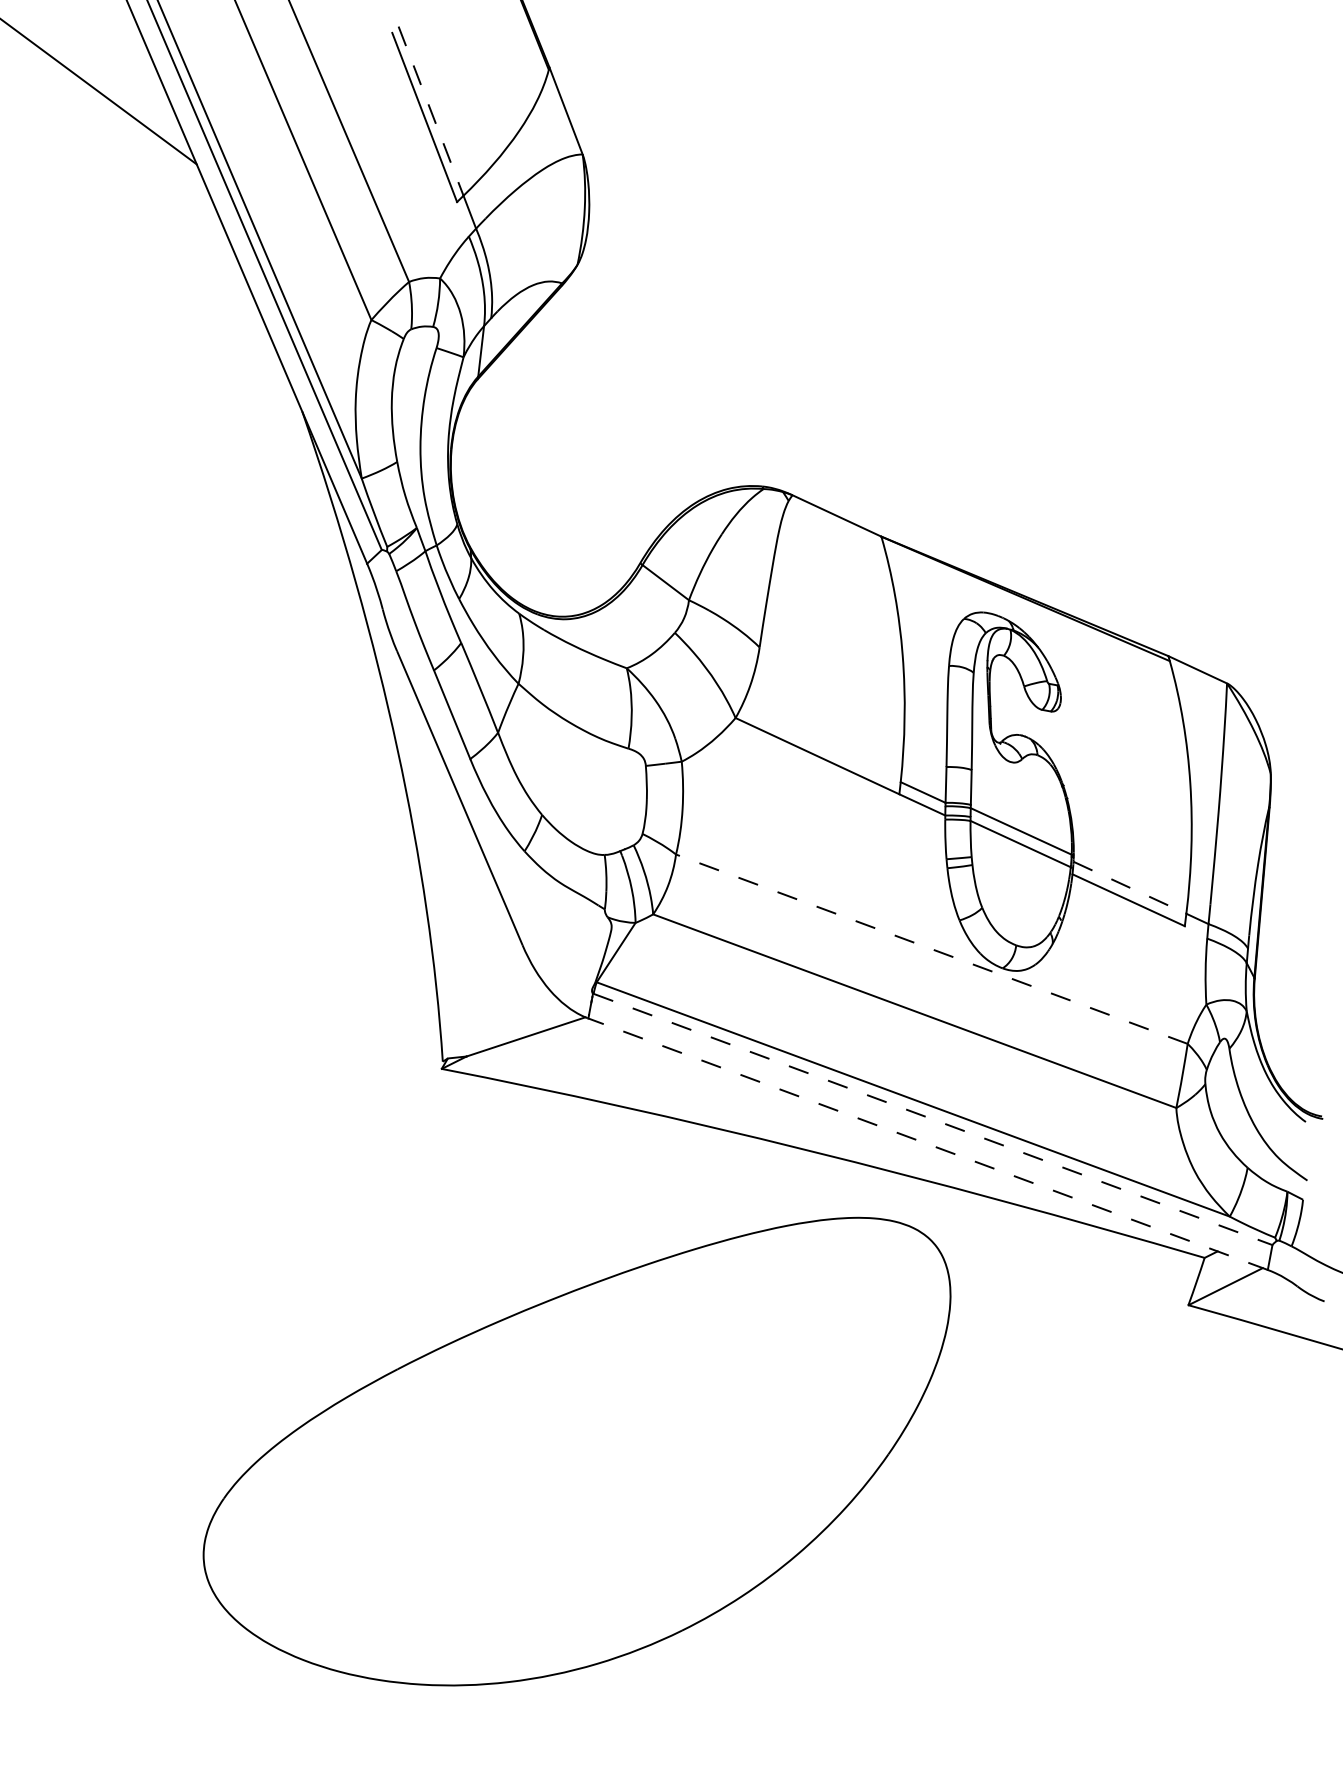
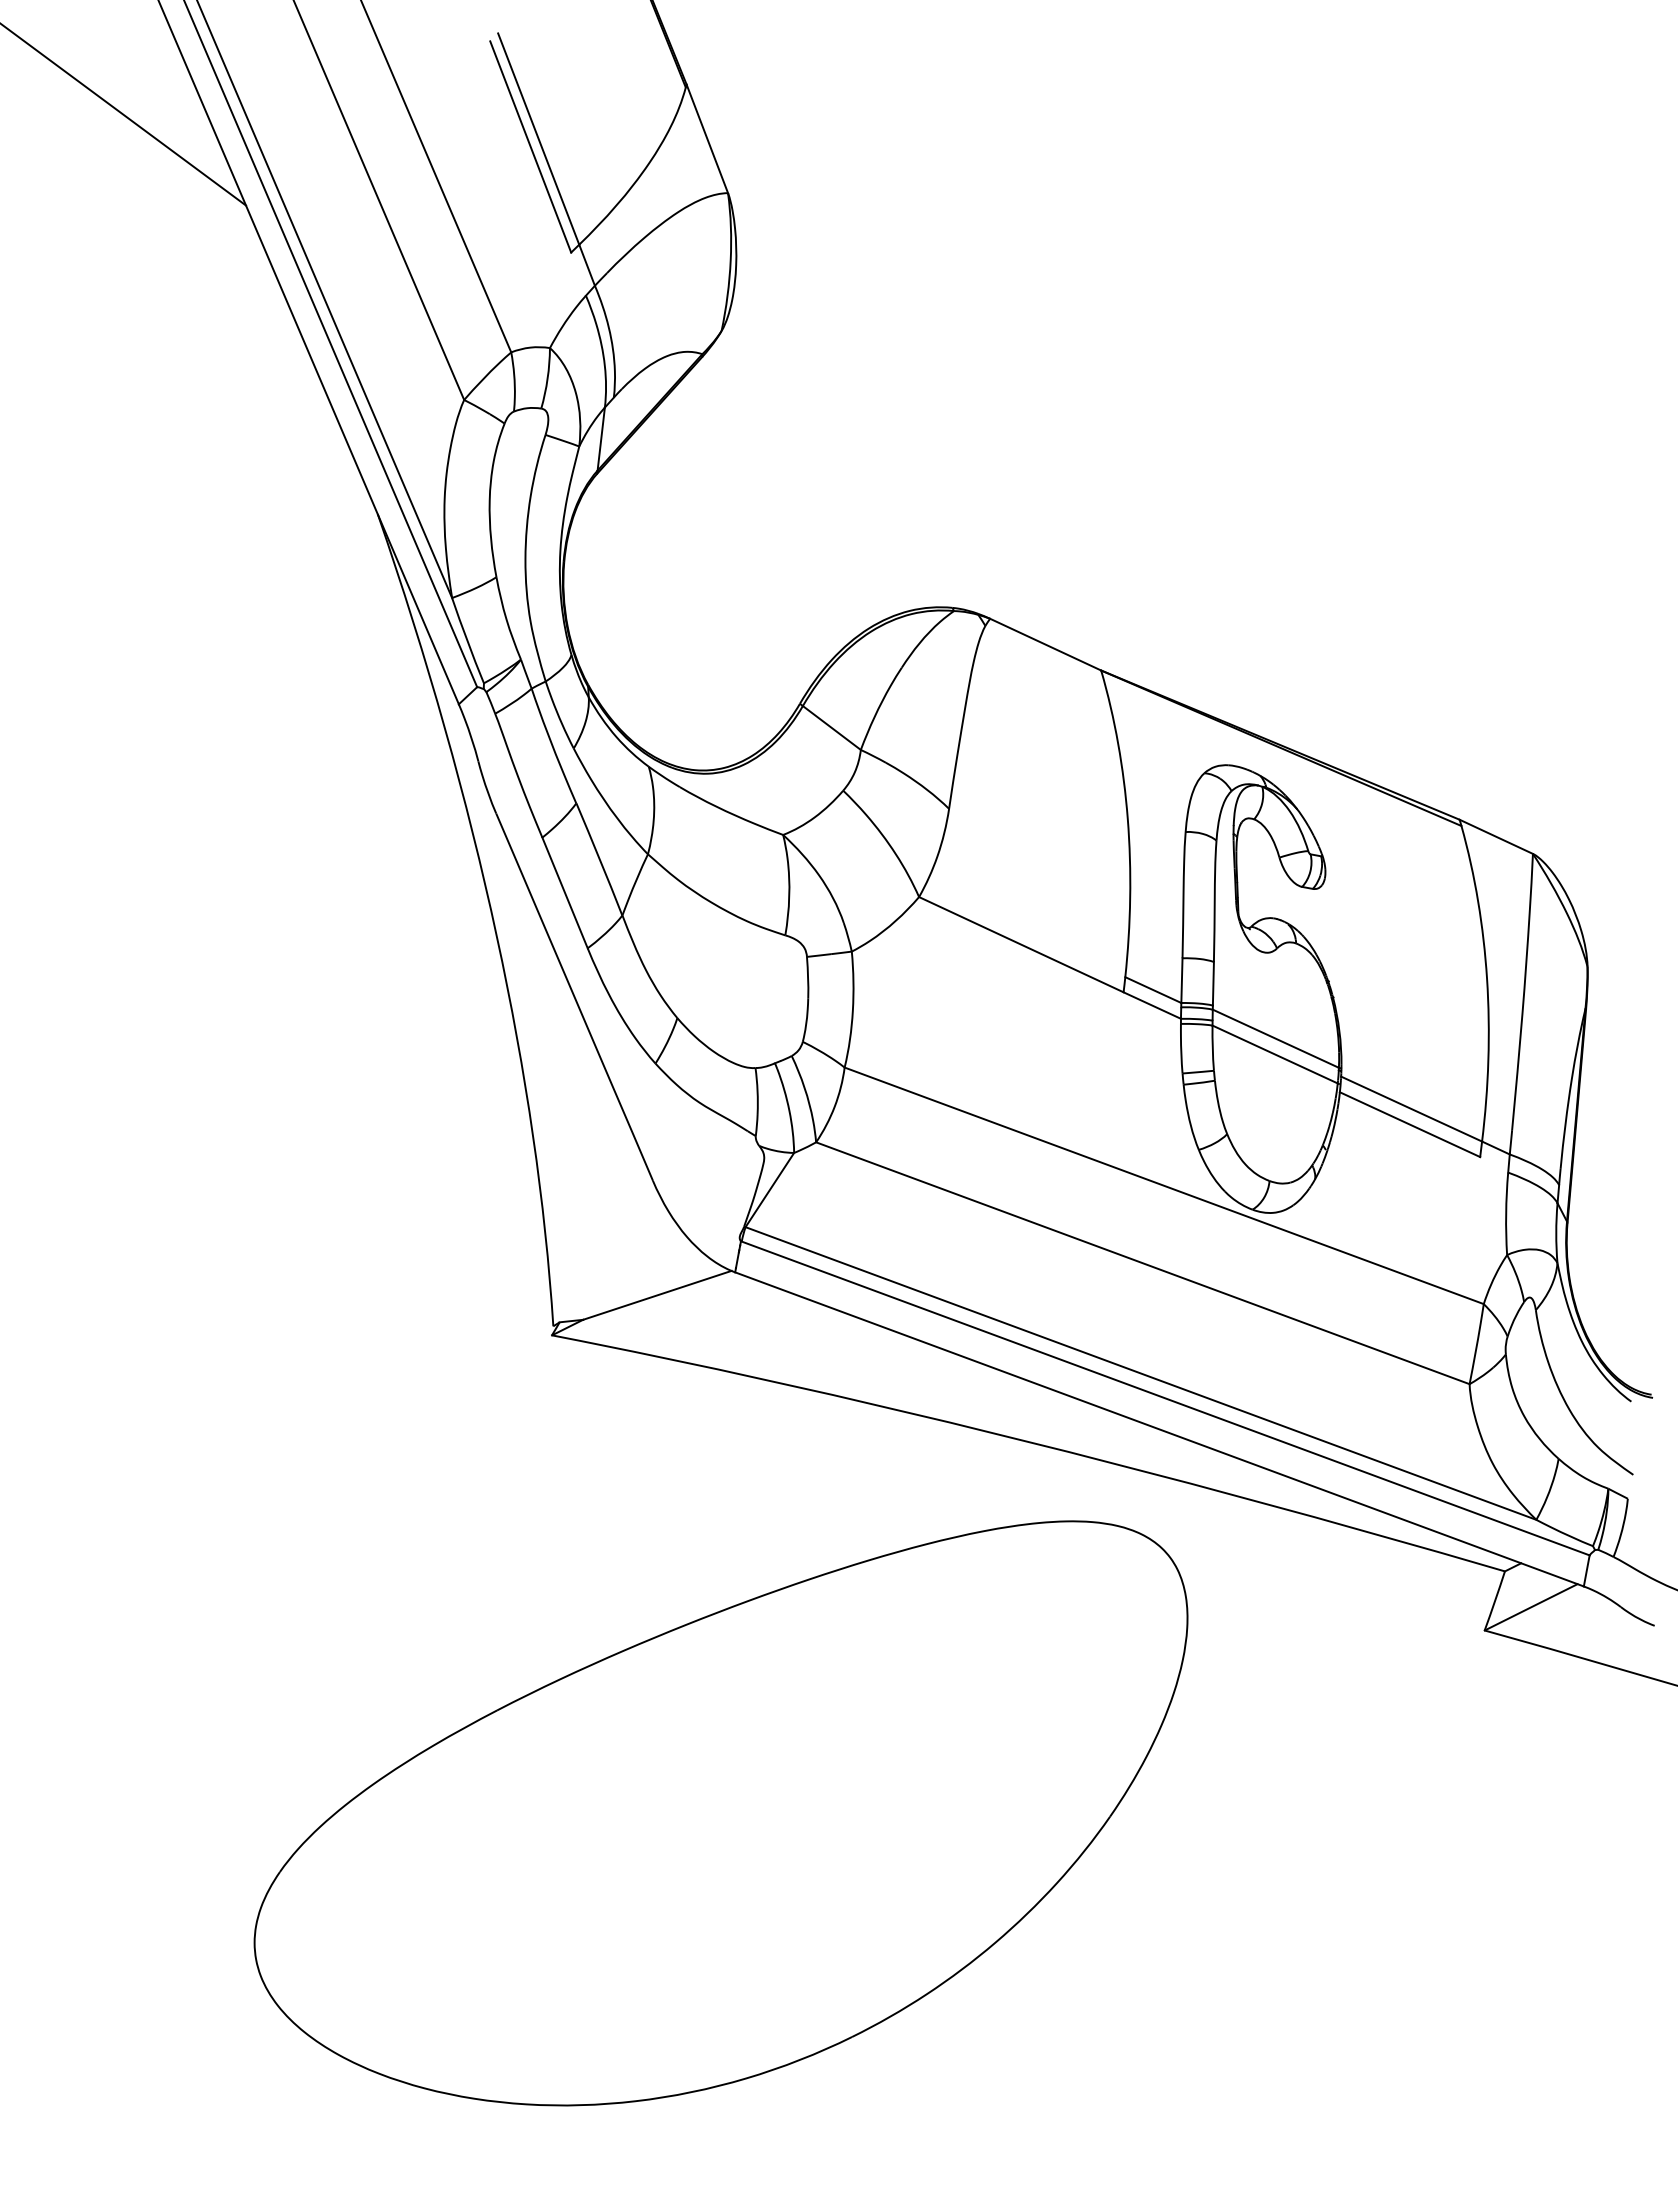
line: (430, 111) -> (538, 139), dashed -> solid
line: (1129, 888) -> (1411, 1109), dashed -> solid
line: (932, 948) -> (1164, 1185), dashed -> solid
line: (933, 1119) -> (1166, 1398), dashed -> solid
line: (928, 1144) -> (1159, 1429), dashed -> solid

